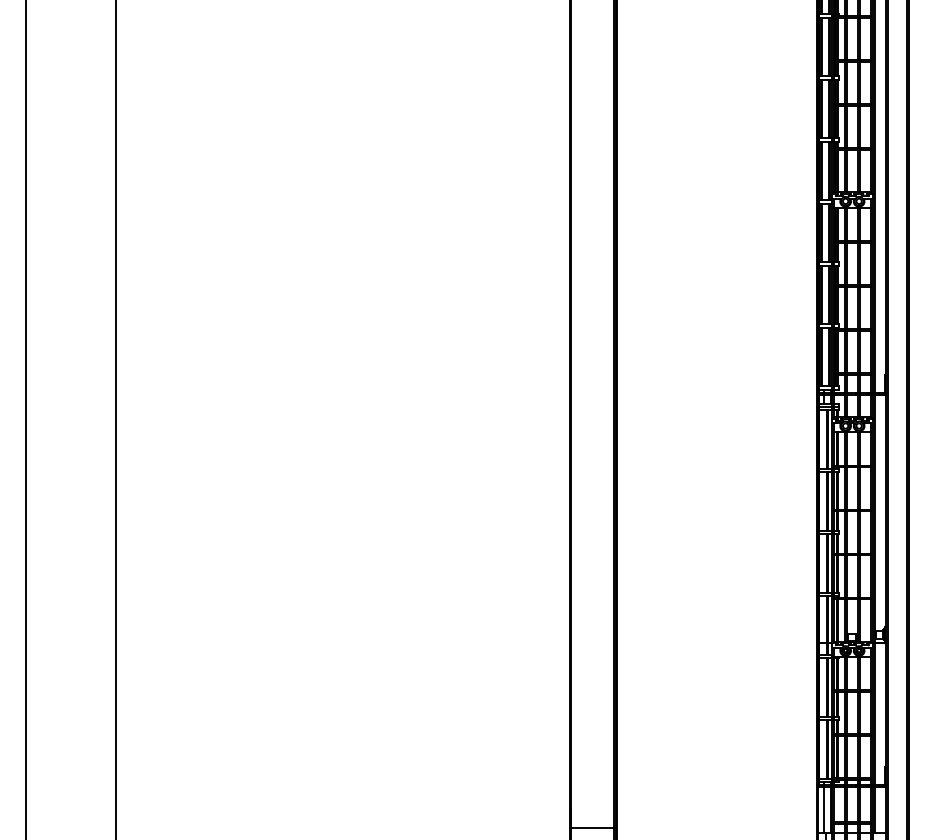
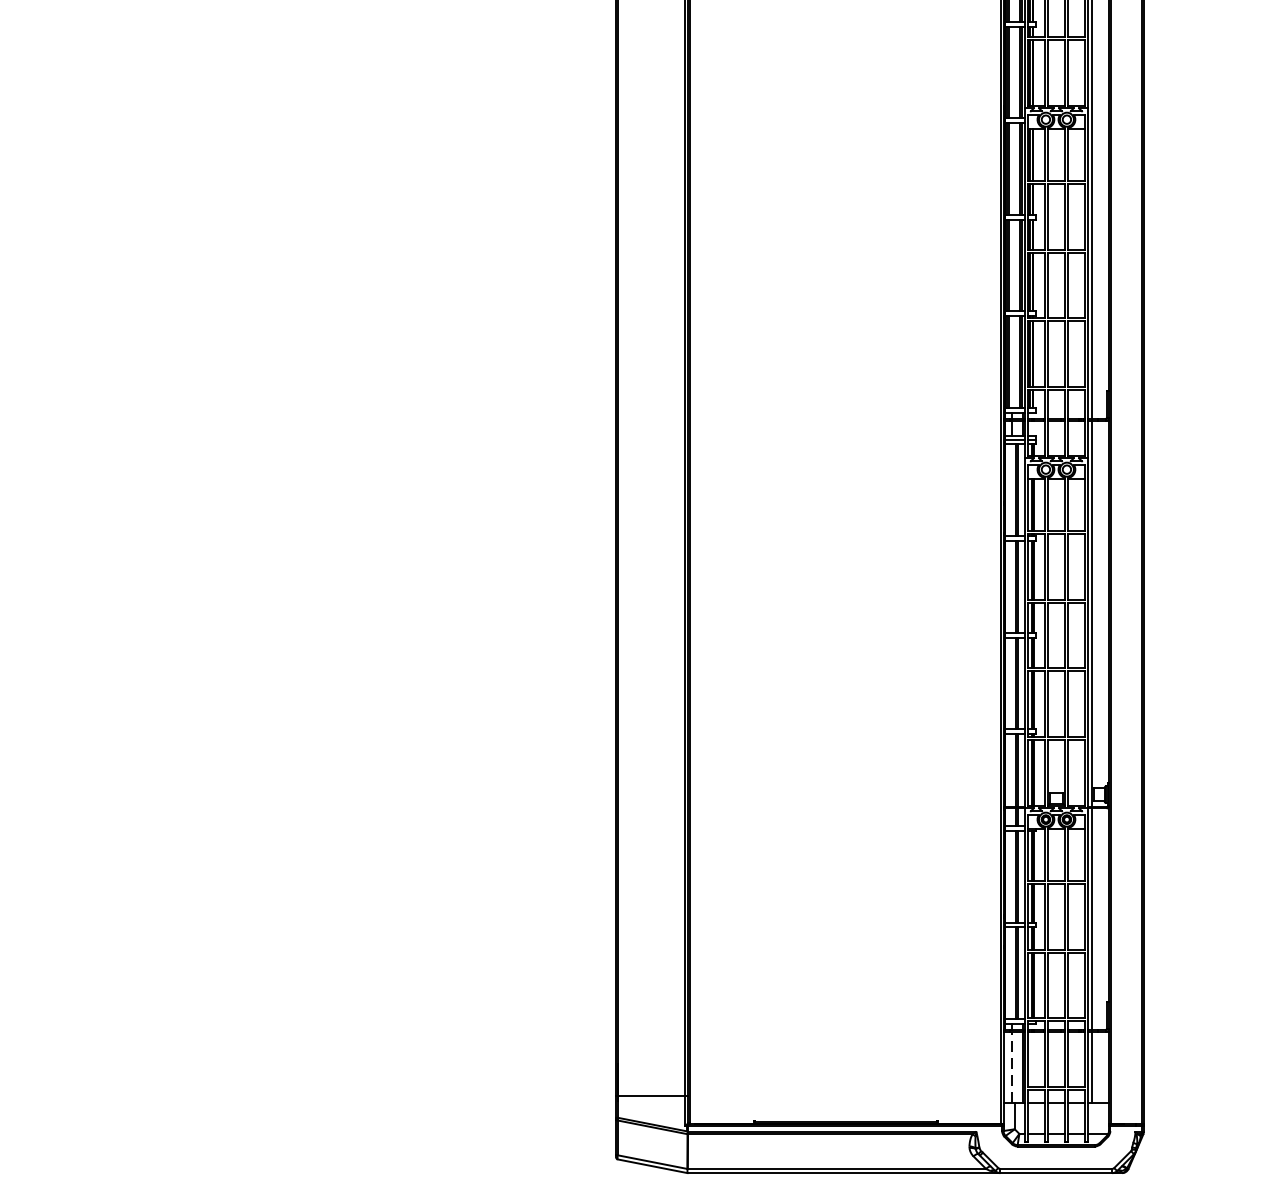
line: (824, 809) -> (1012, 1067), solid -> dashed

